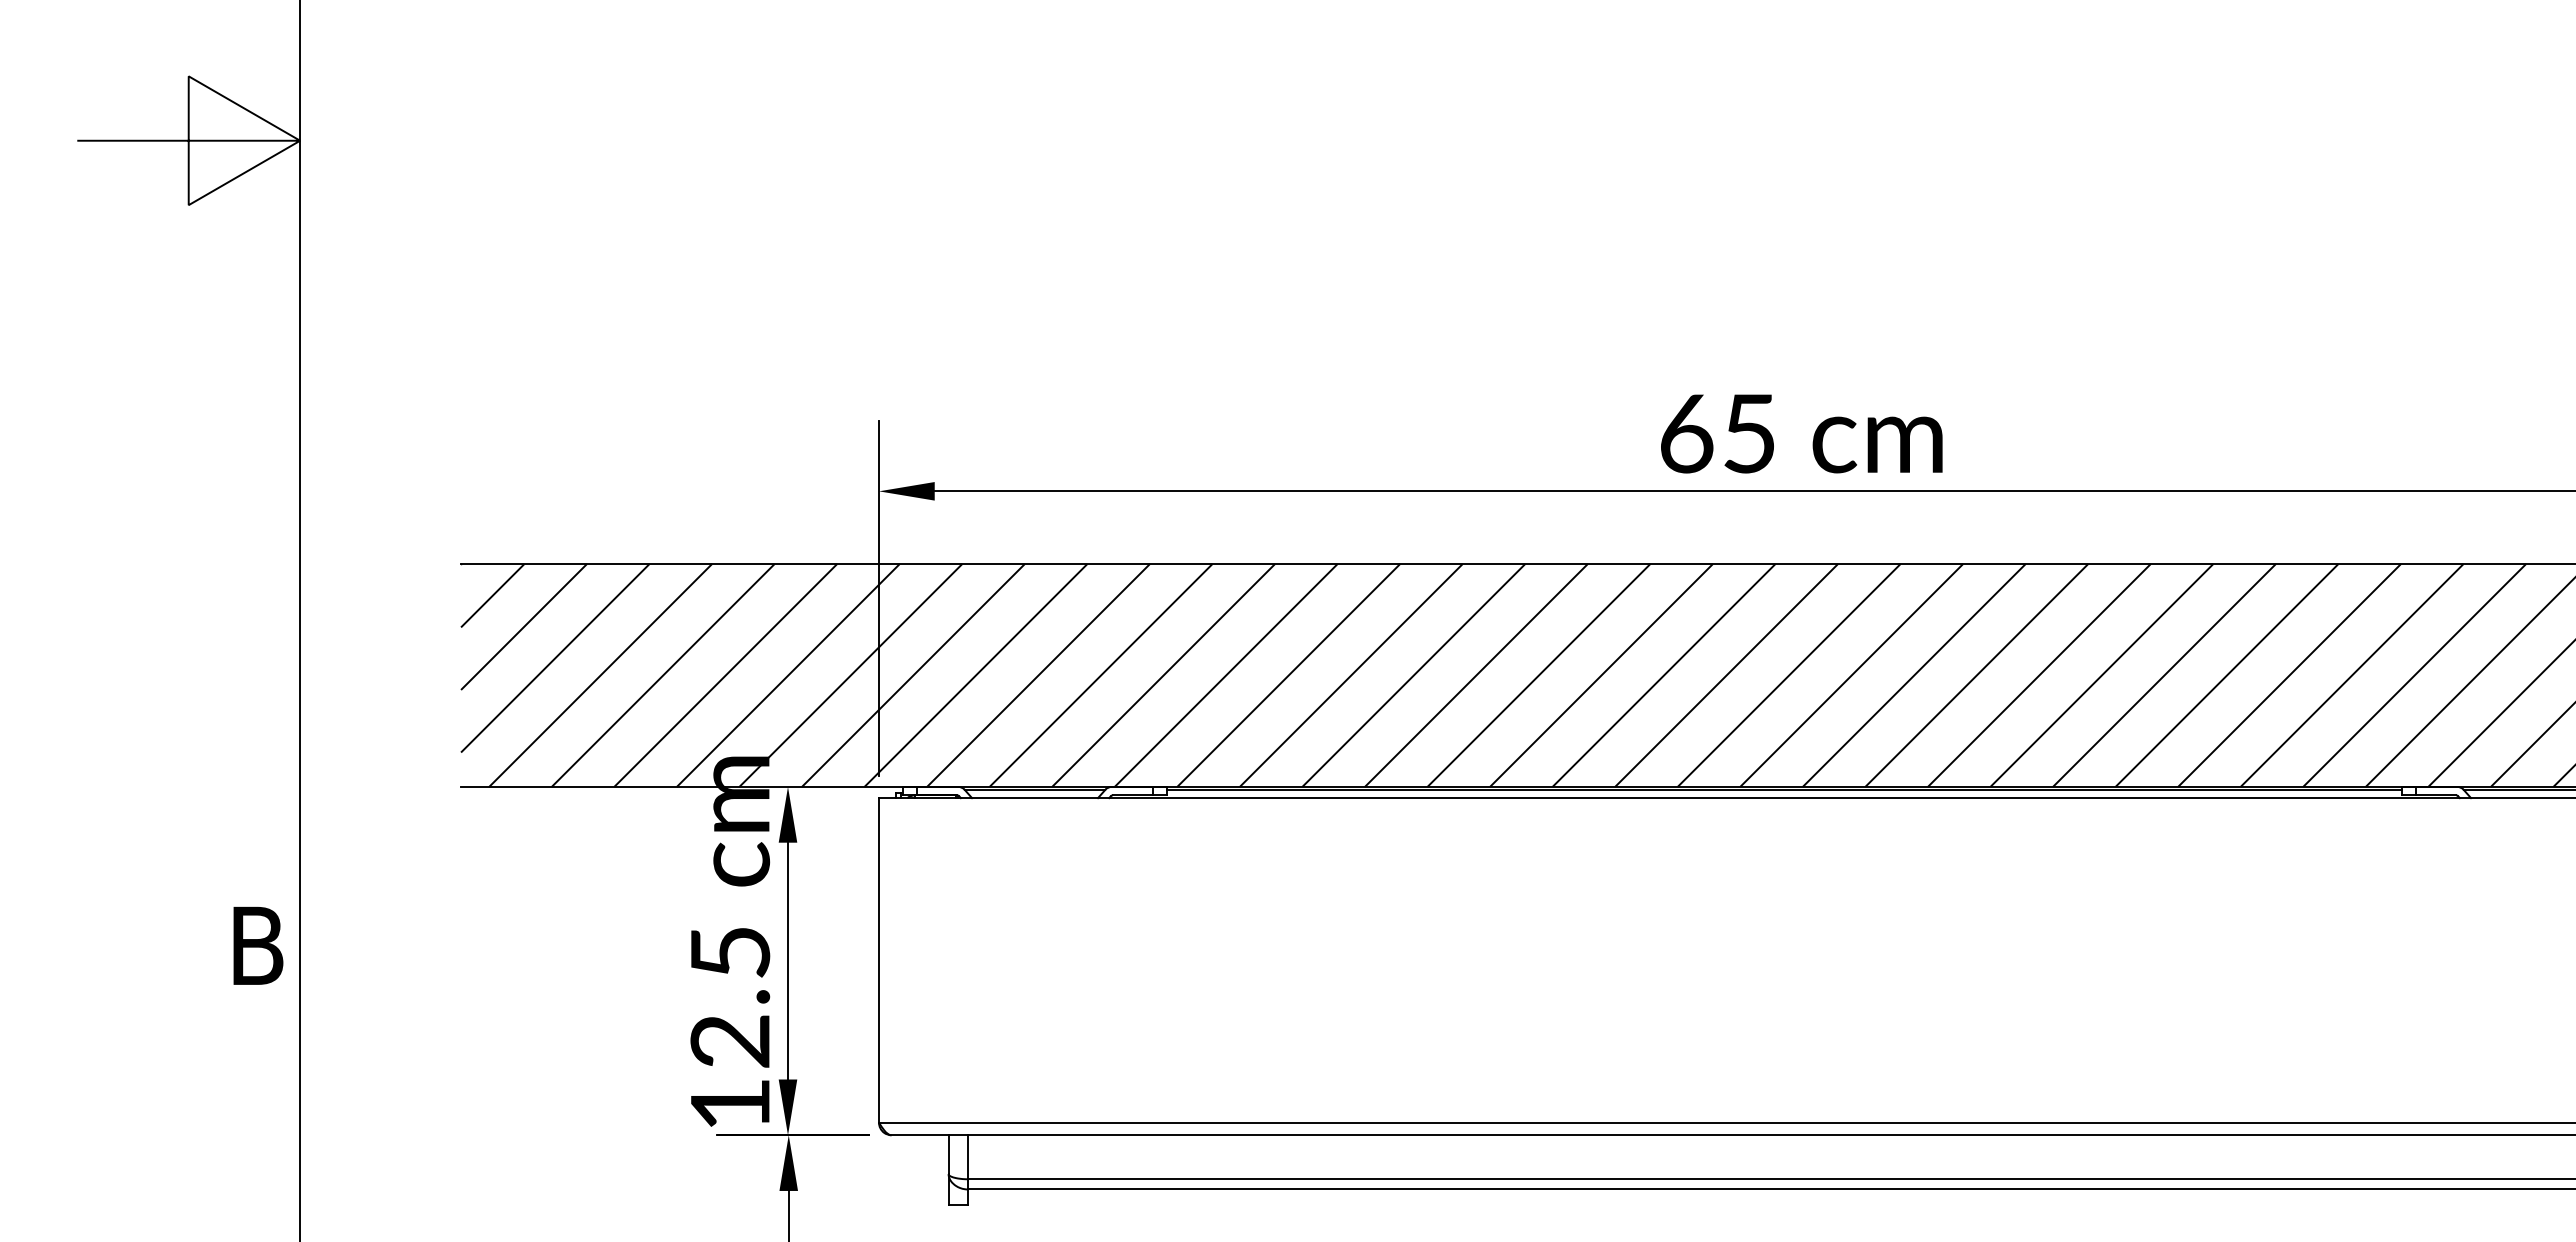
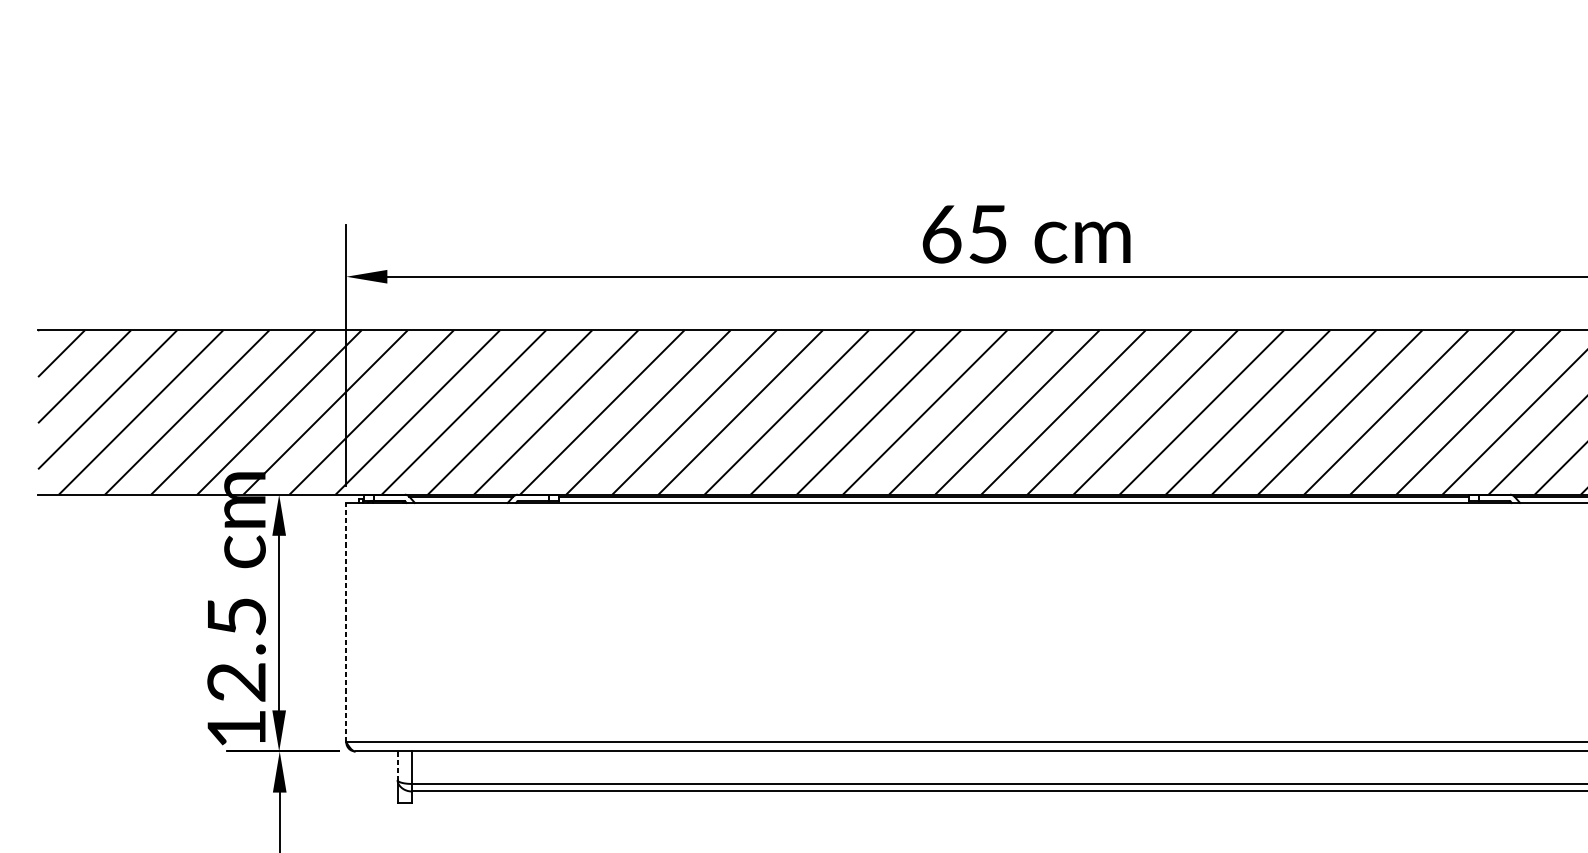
line: (879, 959) -> (346, 621), solid -> dashed
line: (948, 1154) -> (397, 765), solid -> dashed

